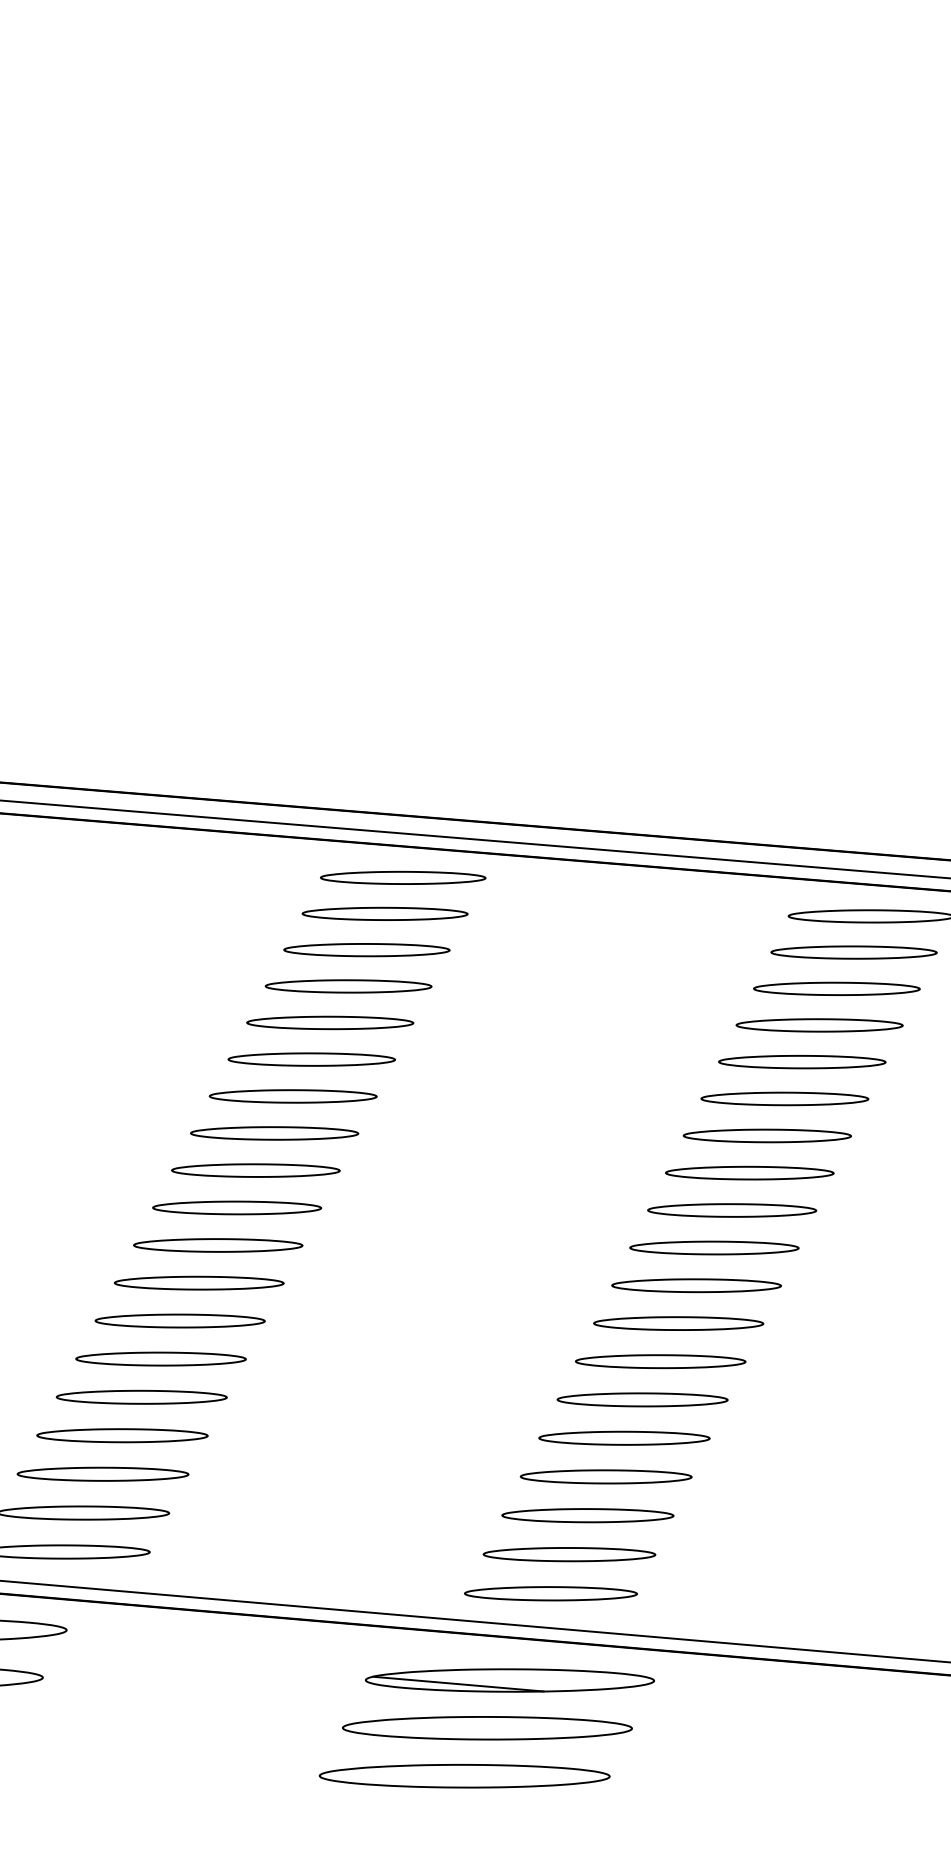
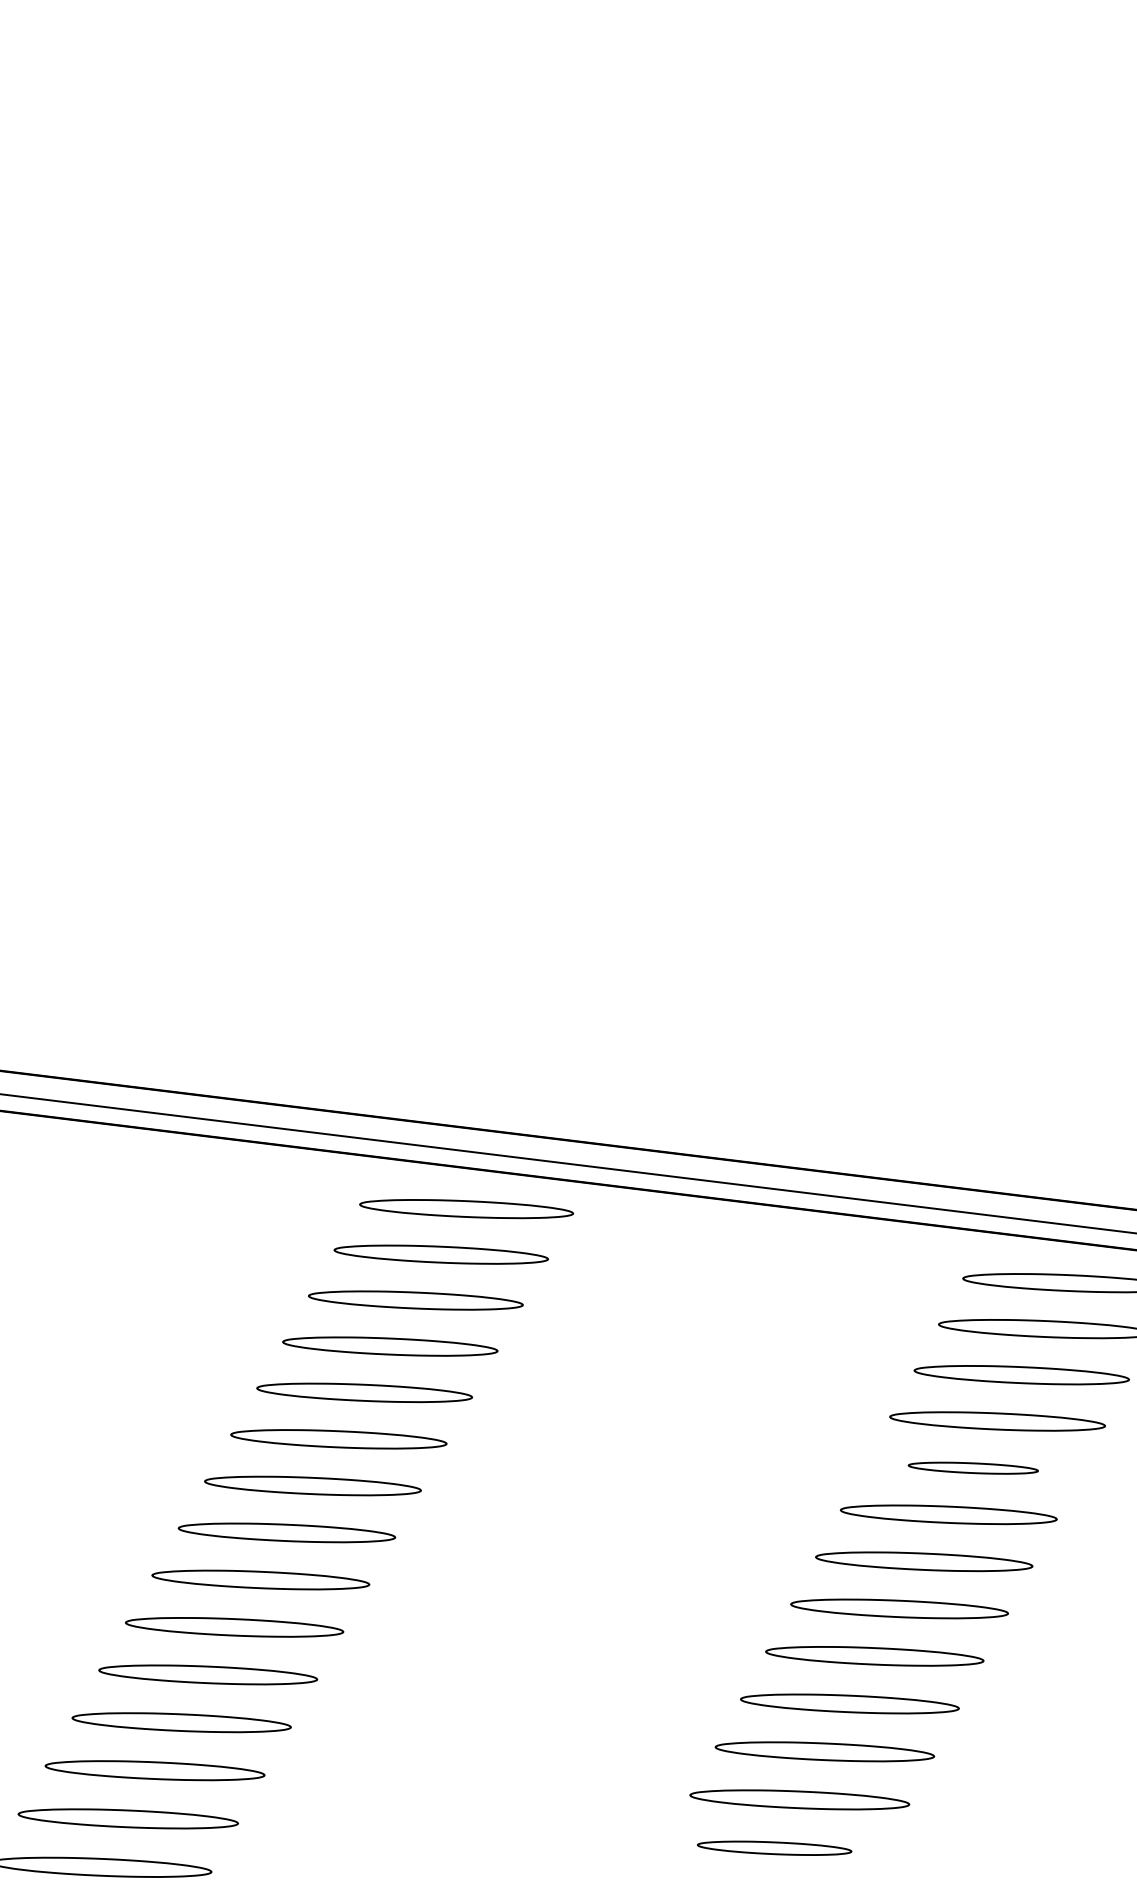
part: (802, 1062) -> (973, 1468), size x0.6
part: (660, 1361) -> (774, 1847), size x0.7

